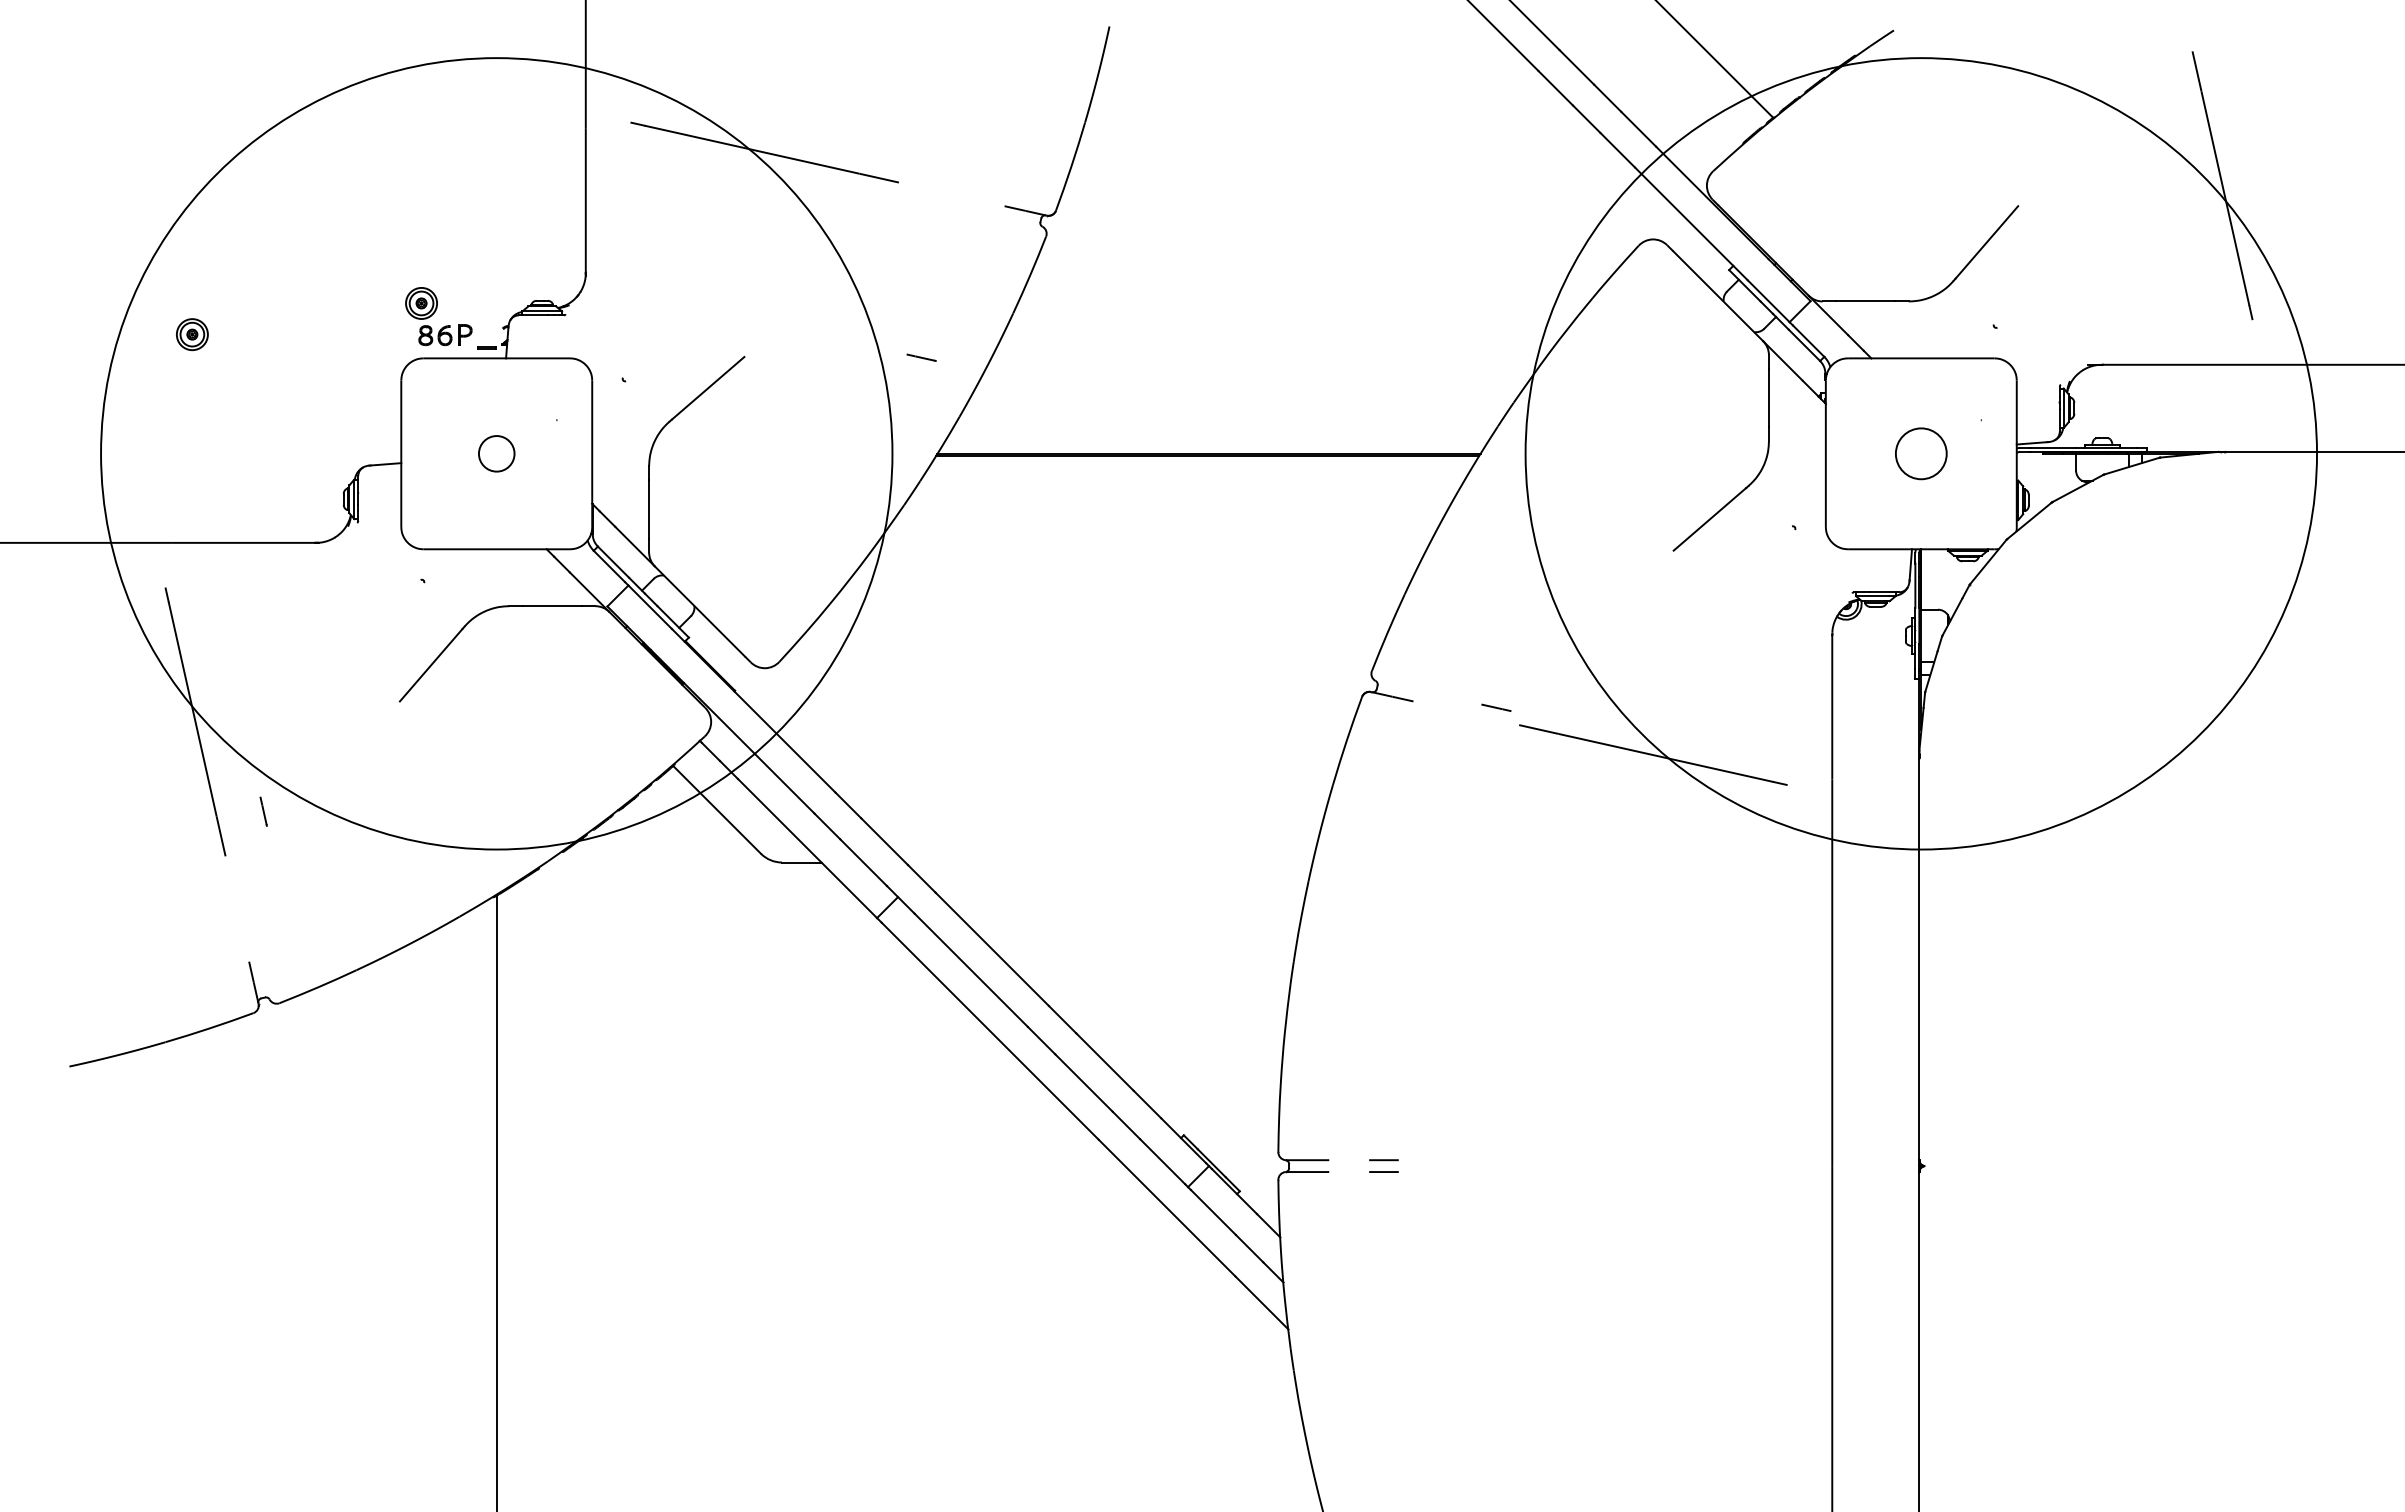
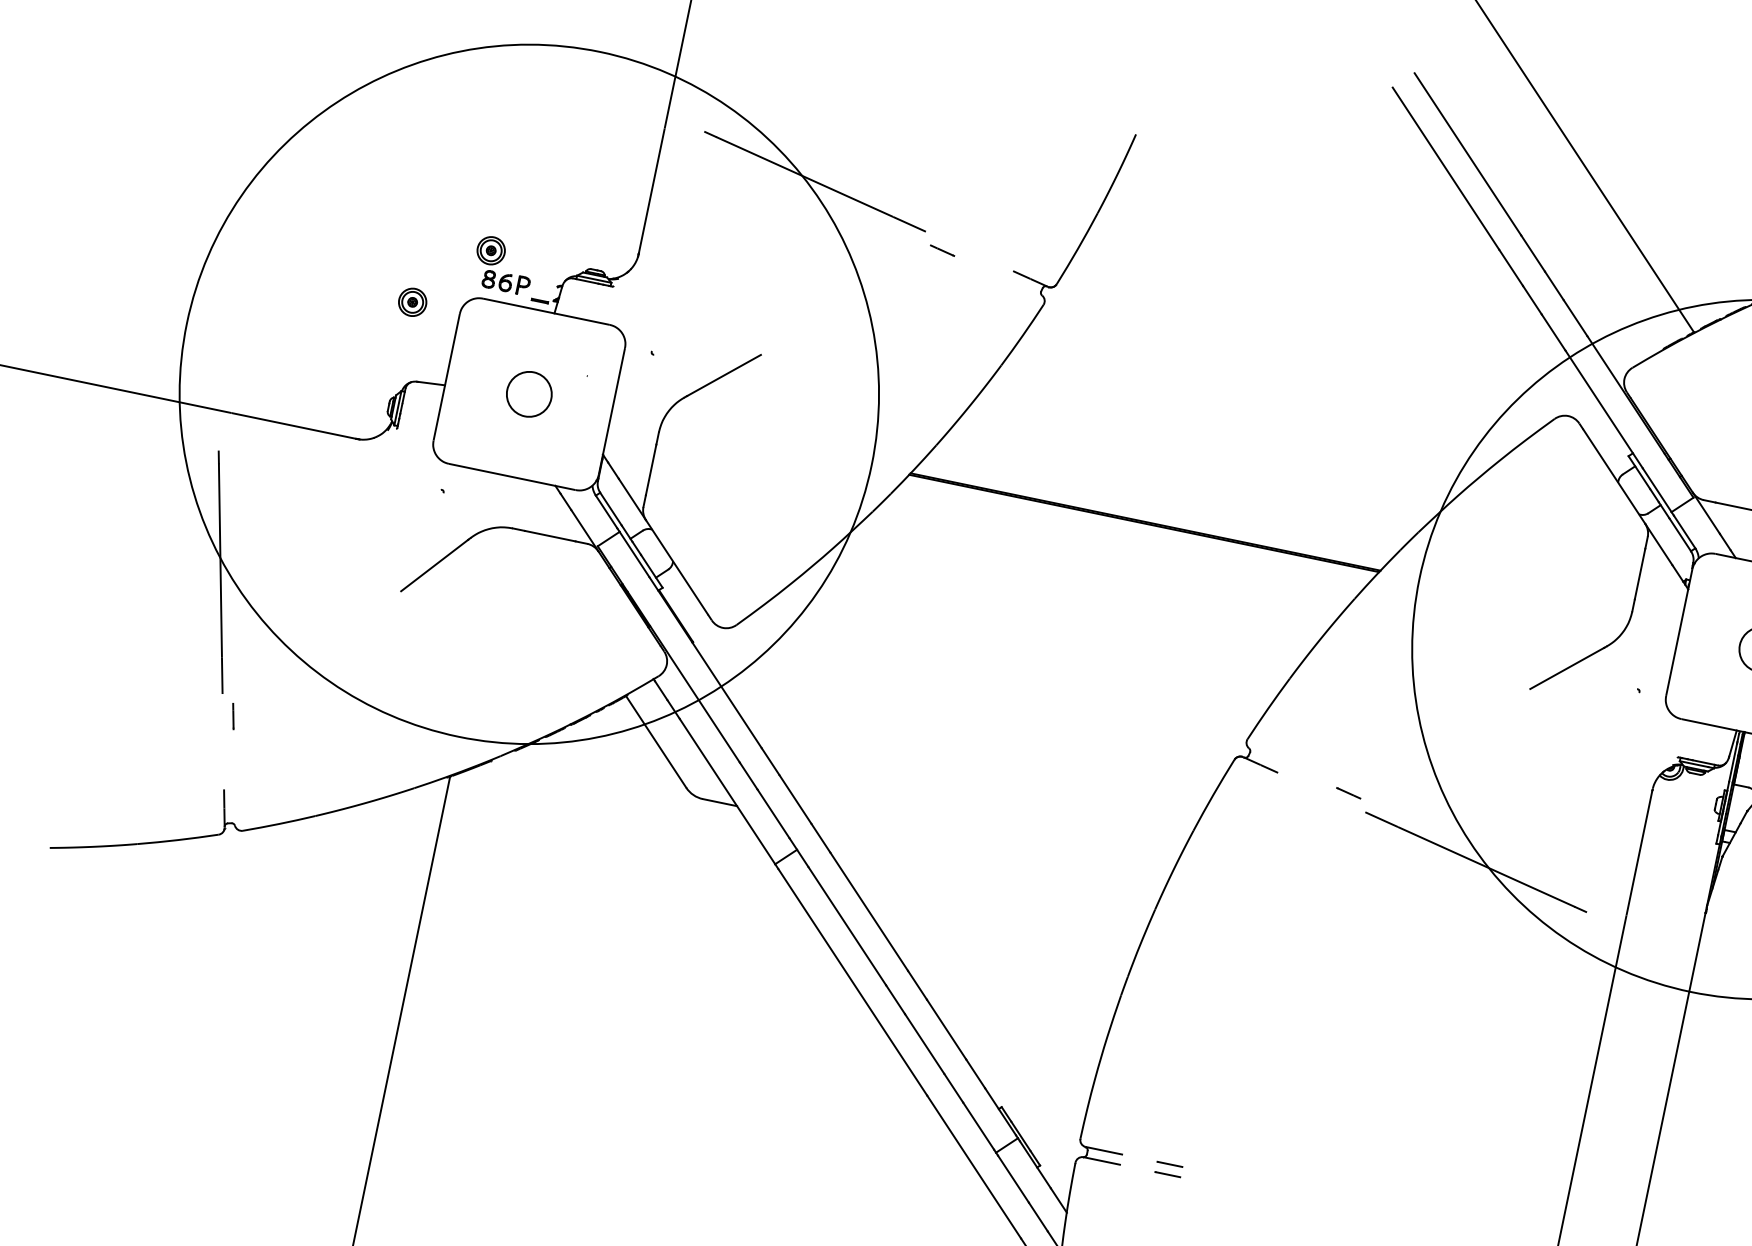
part: (192, 334) -> (412, 302), moved
line: (921, 357) -> (942, 250), moved
circle: (496, 453) -> (529, 394), size x1.43
line: (263, 811) -> (233, 716), moved

